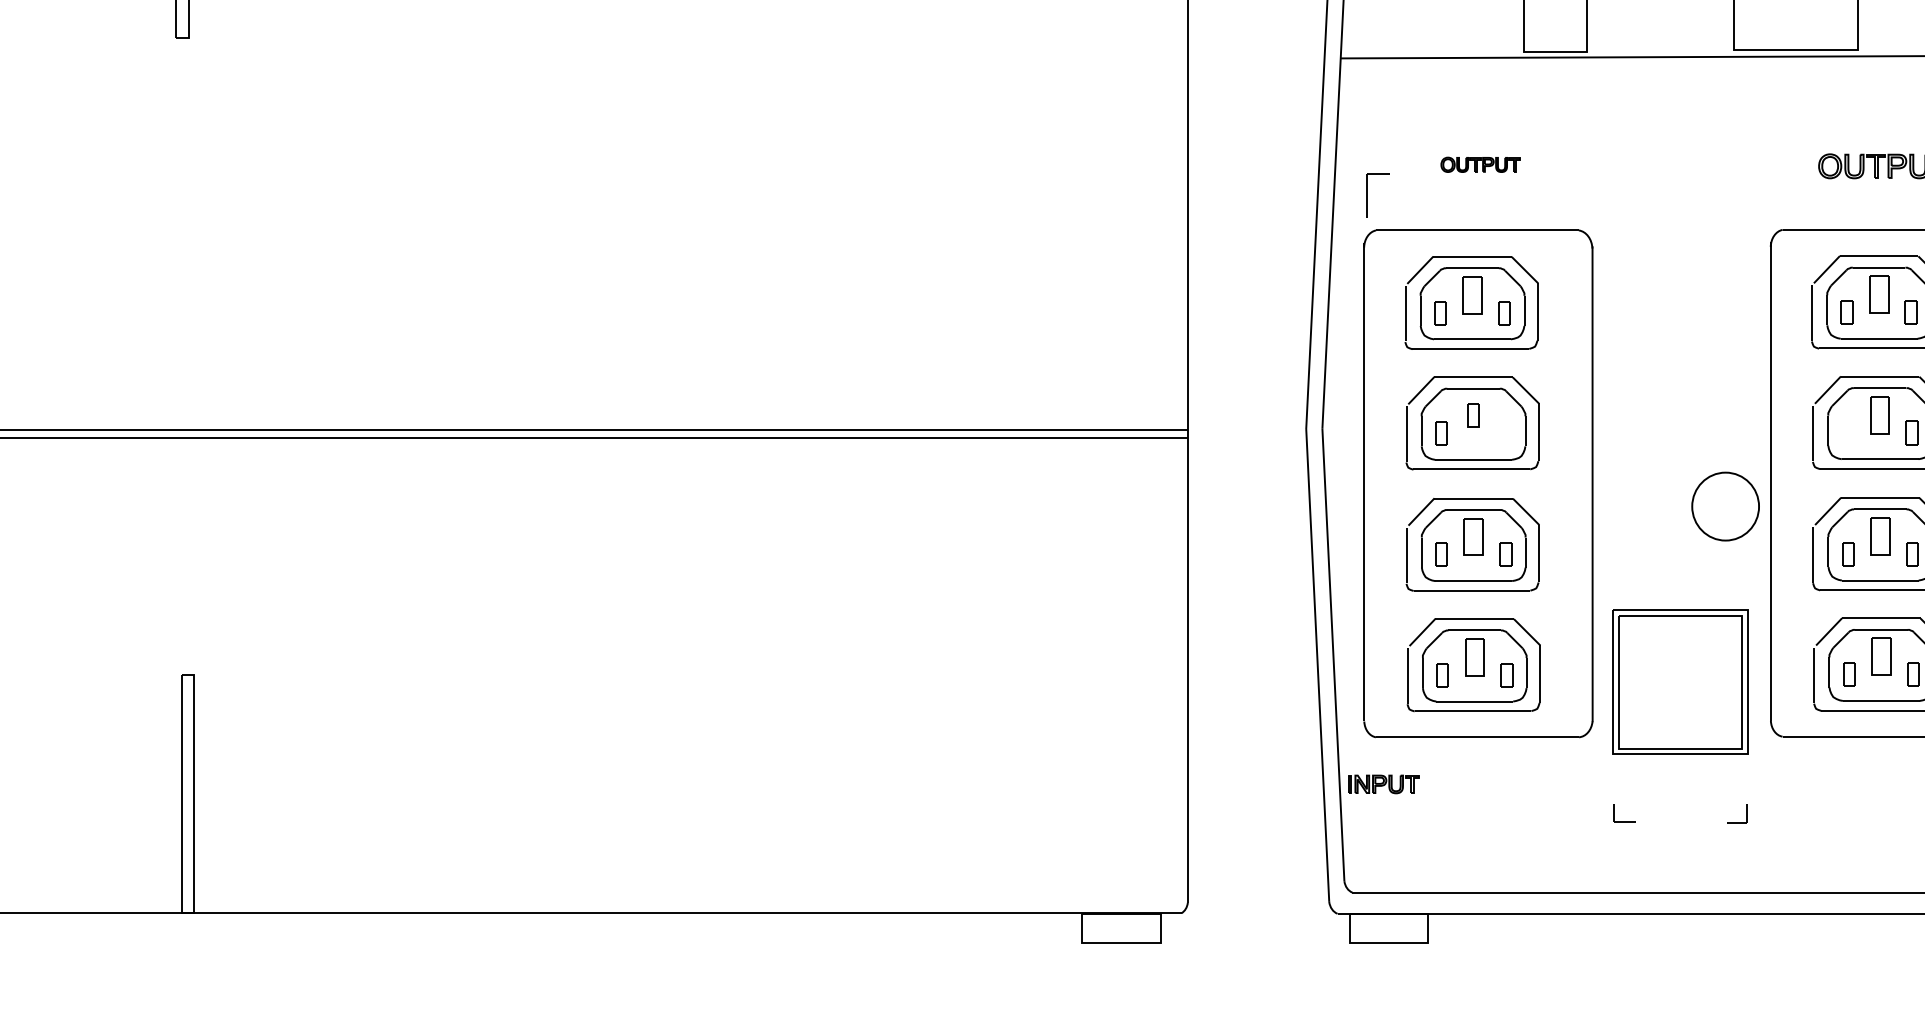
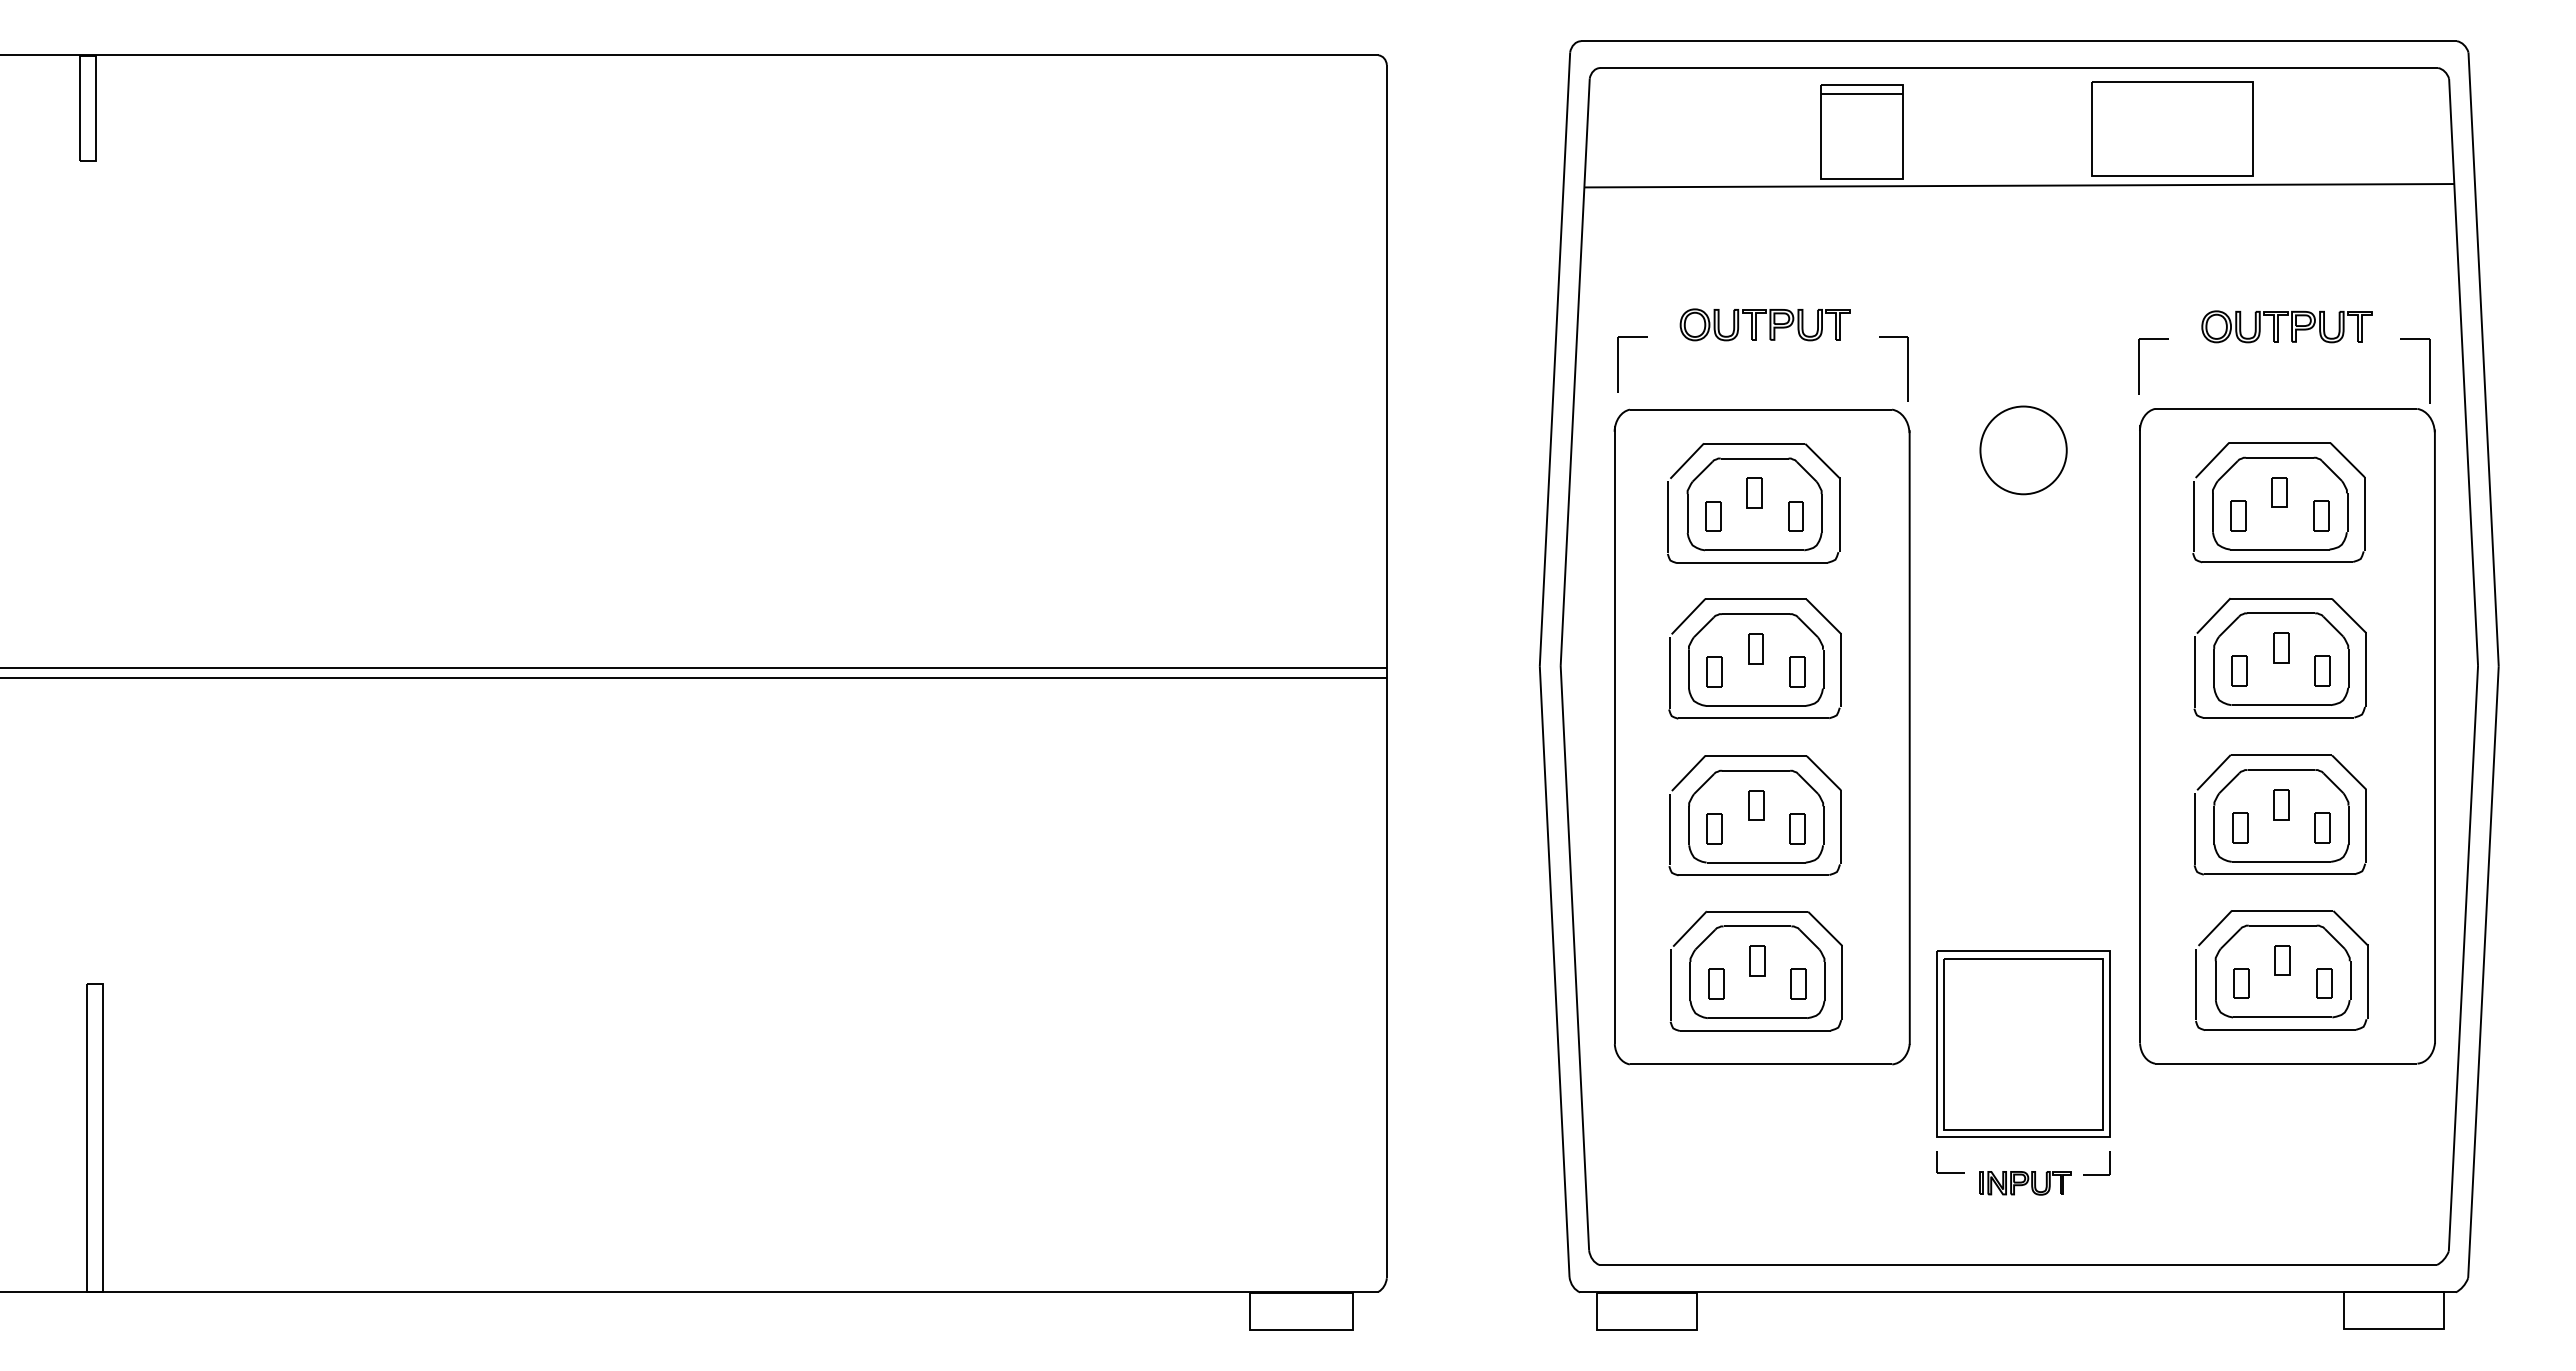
part: (1480, 164) -> (1764, 324), size x1.67
part: (1770, 197) -> (2139, 366), added
part: (1590, 198) -> (1907, 368), added
part: (1472, 294) -> (1754, 492), size x0.62
part: (1878, 294) -> (2279, 492), size x0.62
part: (1880, 414) -> (2281, 647), size x0.62
part: (1847, 432) -> (2239, 670), added
part: (1505, 433) -> (1797, 671), added
part: (1725, 506) -> (2023, 450), moved
part: (1473, 536) -> (1756, 805), size x0.62
part: (1880, 536) -> (2281, 804), size x0.62
part: (1474, 656) -> (1757, 960), size x0.62
part: (1881, 656) -> (2282, 960), size x0.62
part: (1680, 681) -> (2023, 1043), moved
part: (1384, 784) -> (2025, 1183), moved

